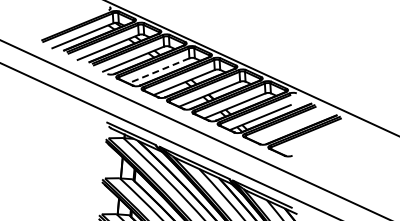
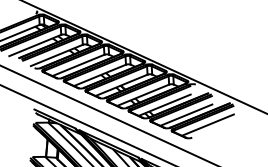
line: (158, 70) -> (78, 65), dashed -> solid
line: (285, 128) -> (186, 114), added
line: (310, 140) -> (207, 124), added

